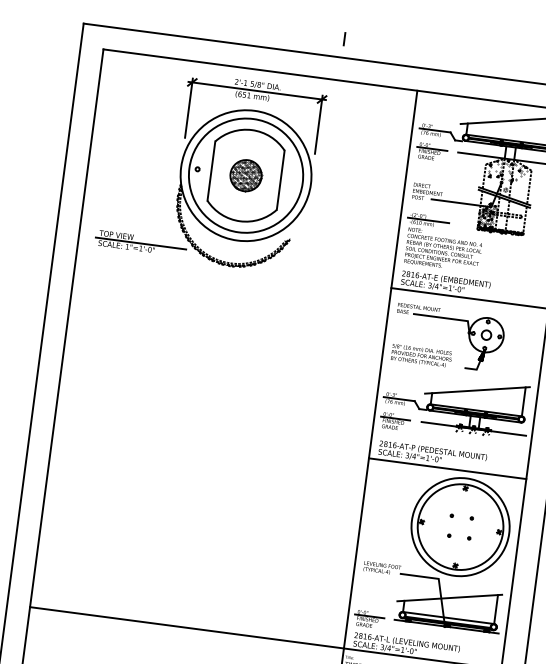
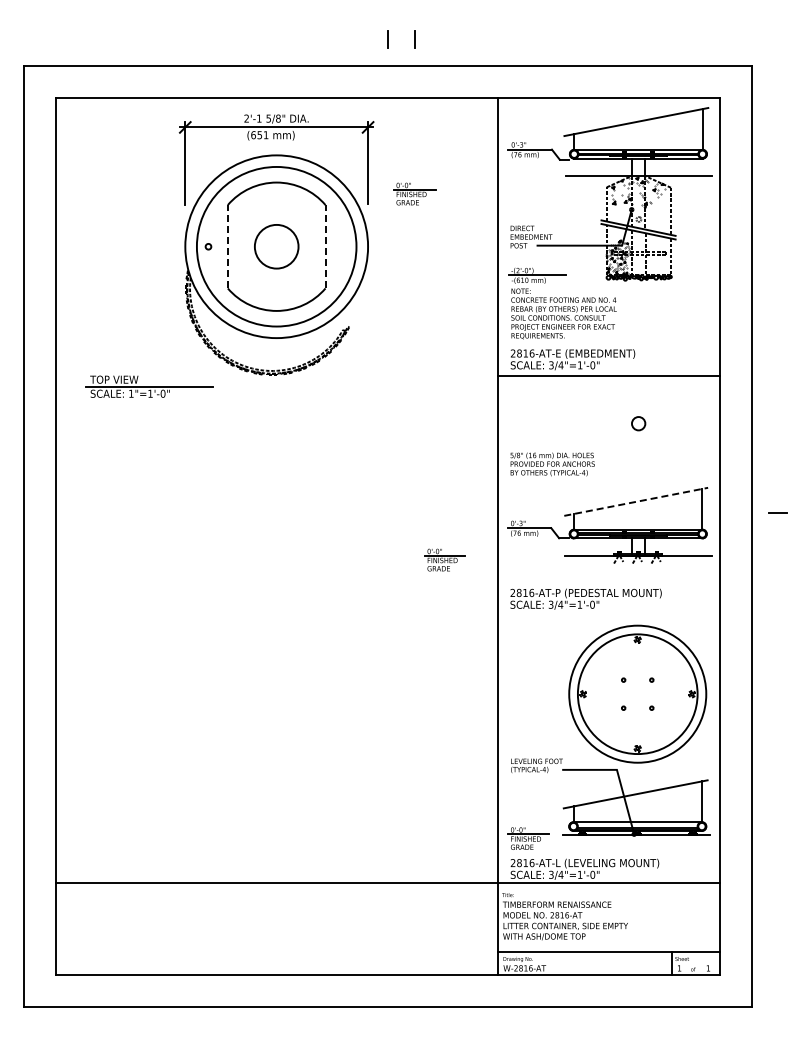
line: (363, 41) -> (414, 39), added
part: (431, 151) -> (414, 193), moved
line: (211, 170) -> (227, 246), solid -> dashed
hatch: (245, 176) -> (276, 247), removed
line: (280, 180) -> (325, 246), solid -> dashed
part: (140, 243) -> (149, 386), moved
part: (450, 319) -> (586, 408), removed
line: (477, 390) -> (636, 501), solid -> dashed
part: (394, 421) -> (444, 559), moved
line: (447, 468) -> (609, 615), removed

